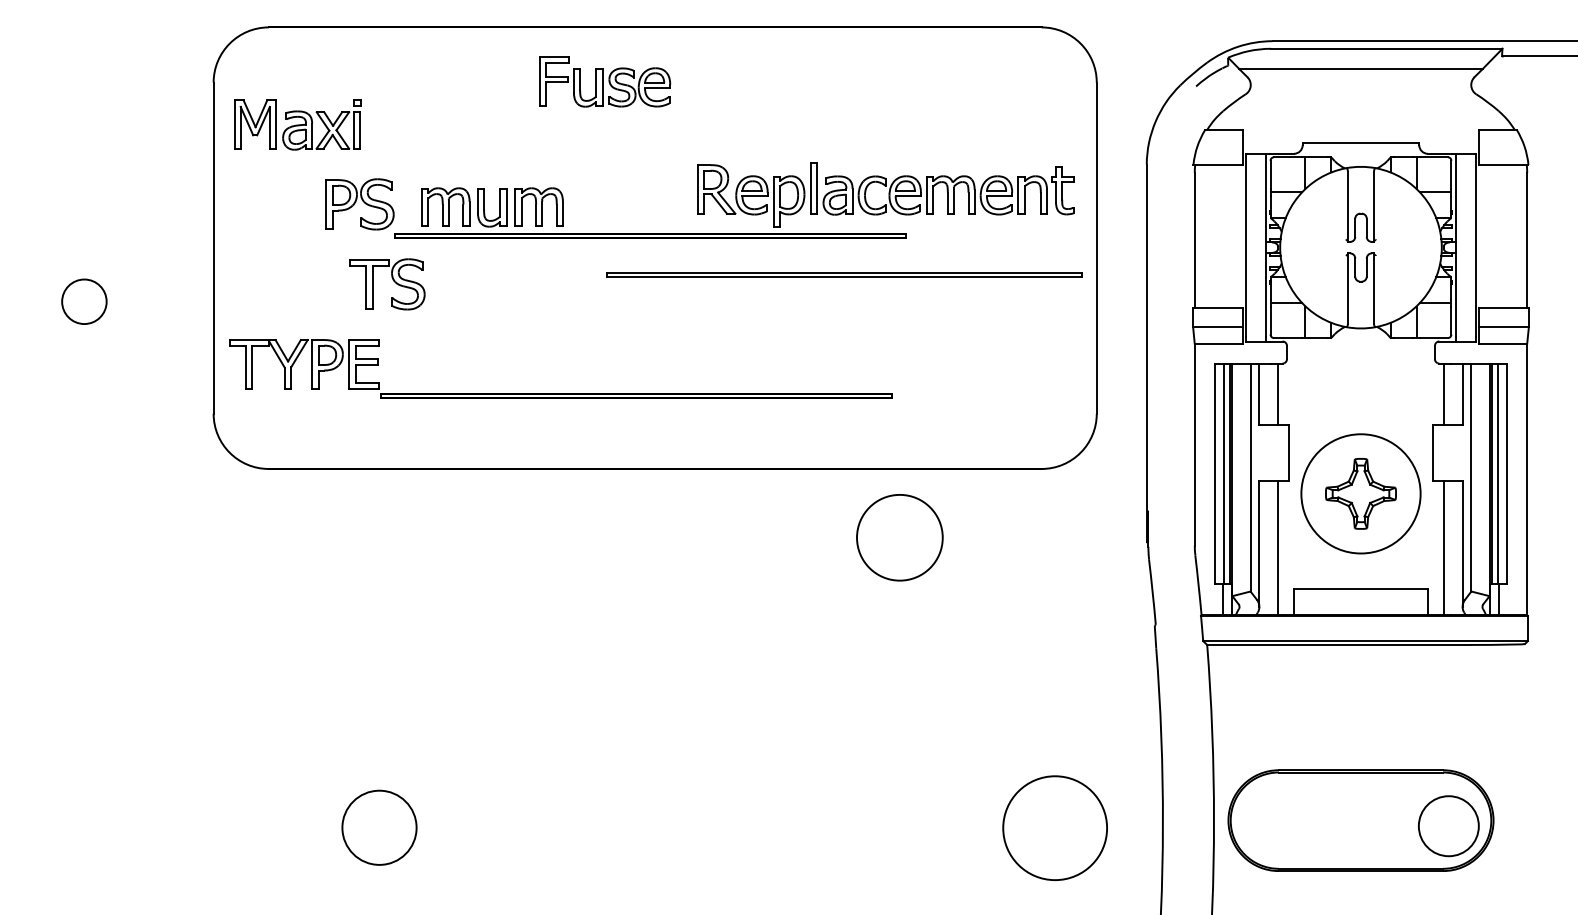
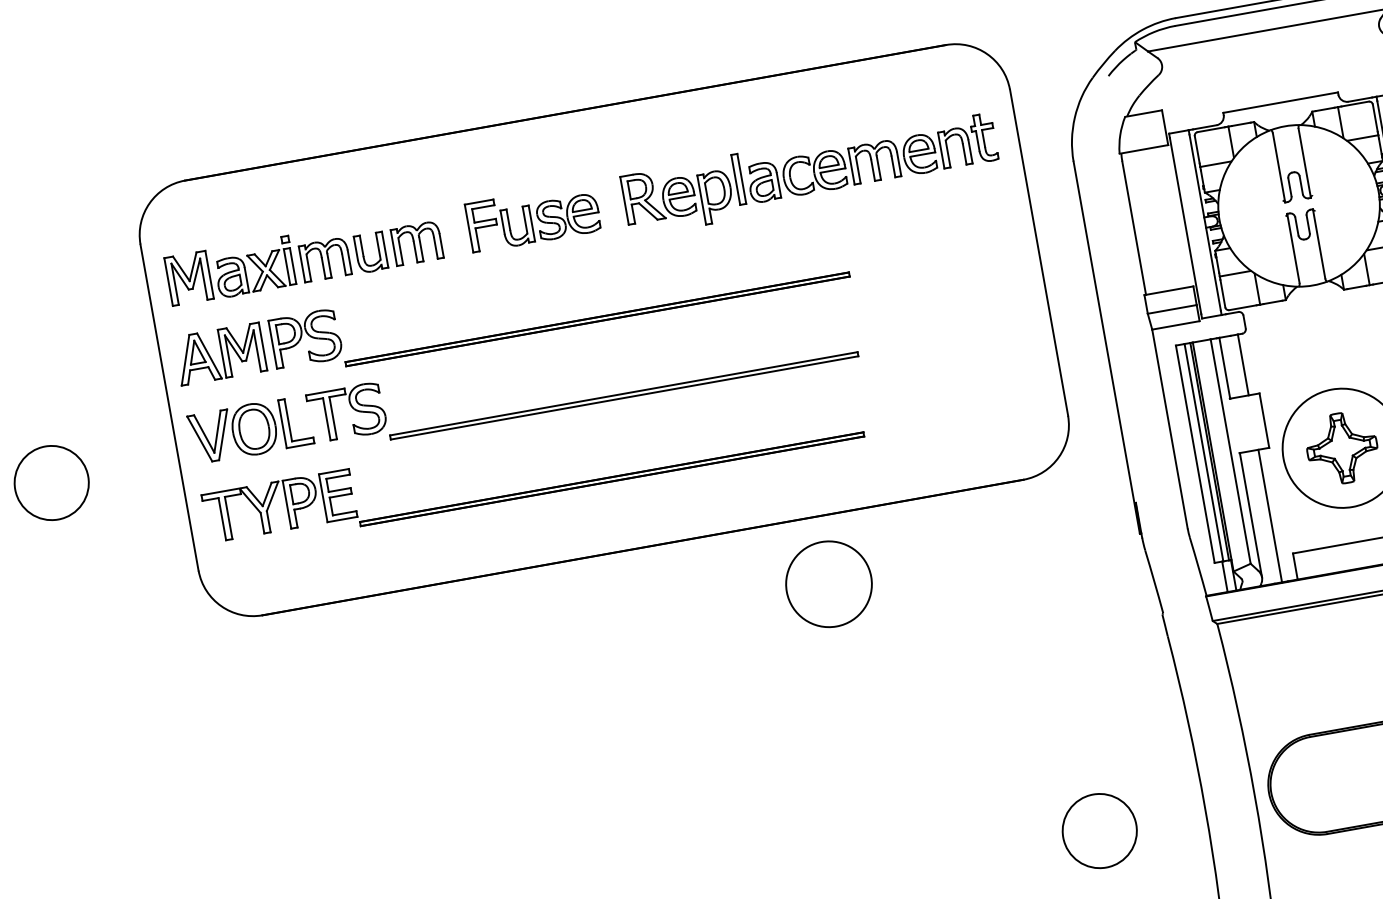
part: (605, 81) -> (533, 217), moved
part: (885, 194) -> (810, 172), moved
part: (272, 204) -> (219, 354), added
part: (499, 207) -> (378, 250), moved
part: (844, 274) -> (624, 394), moved
part: (289, 284) -> (250, 430), added
circle: (84, 301) -> (51, 482), size x1.67
circle: (899, 537) -> (828, 584), moved
circle: (1055, 828) -> (1100, 831), size x0.71

